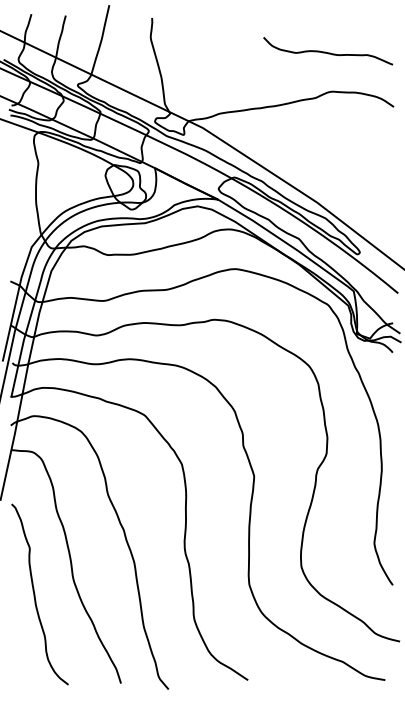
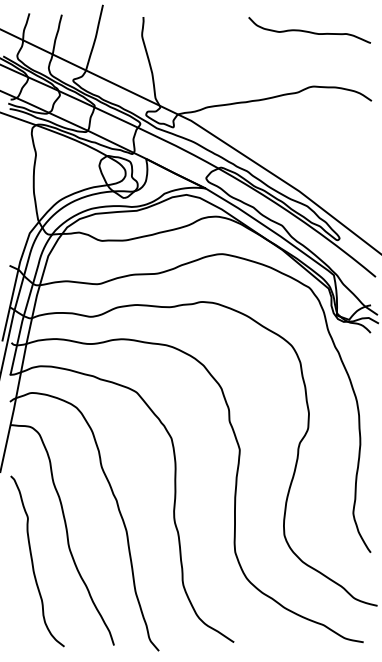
curve: (327, 52) -> (309, 31), moved

